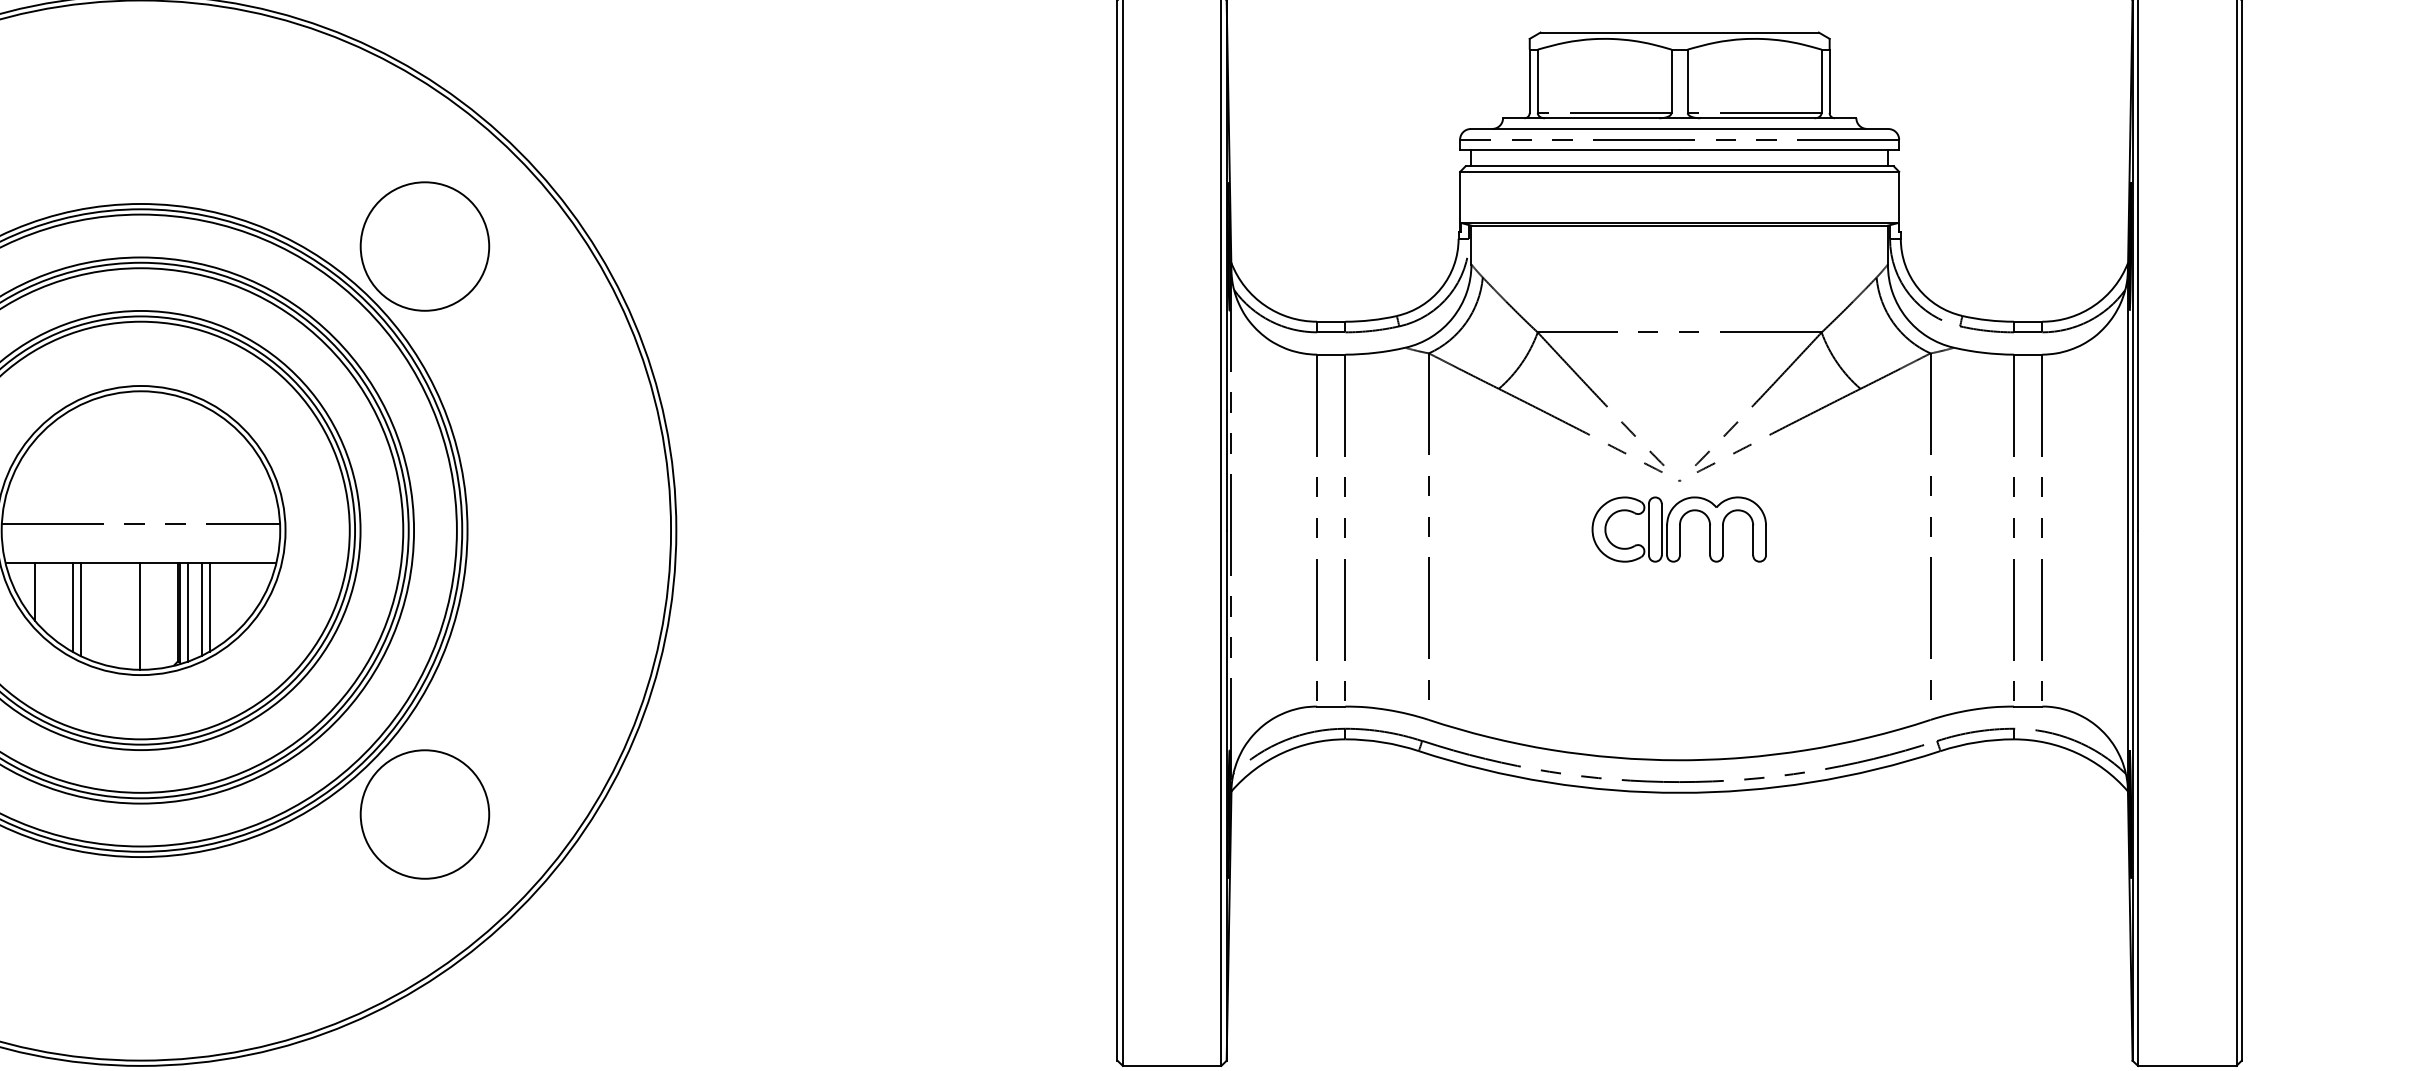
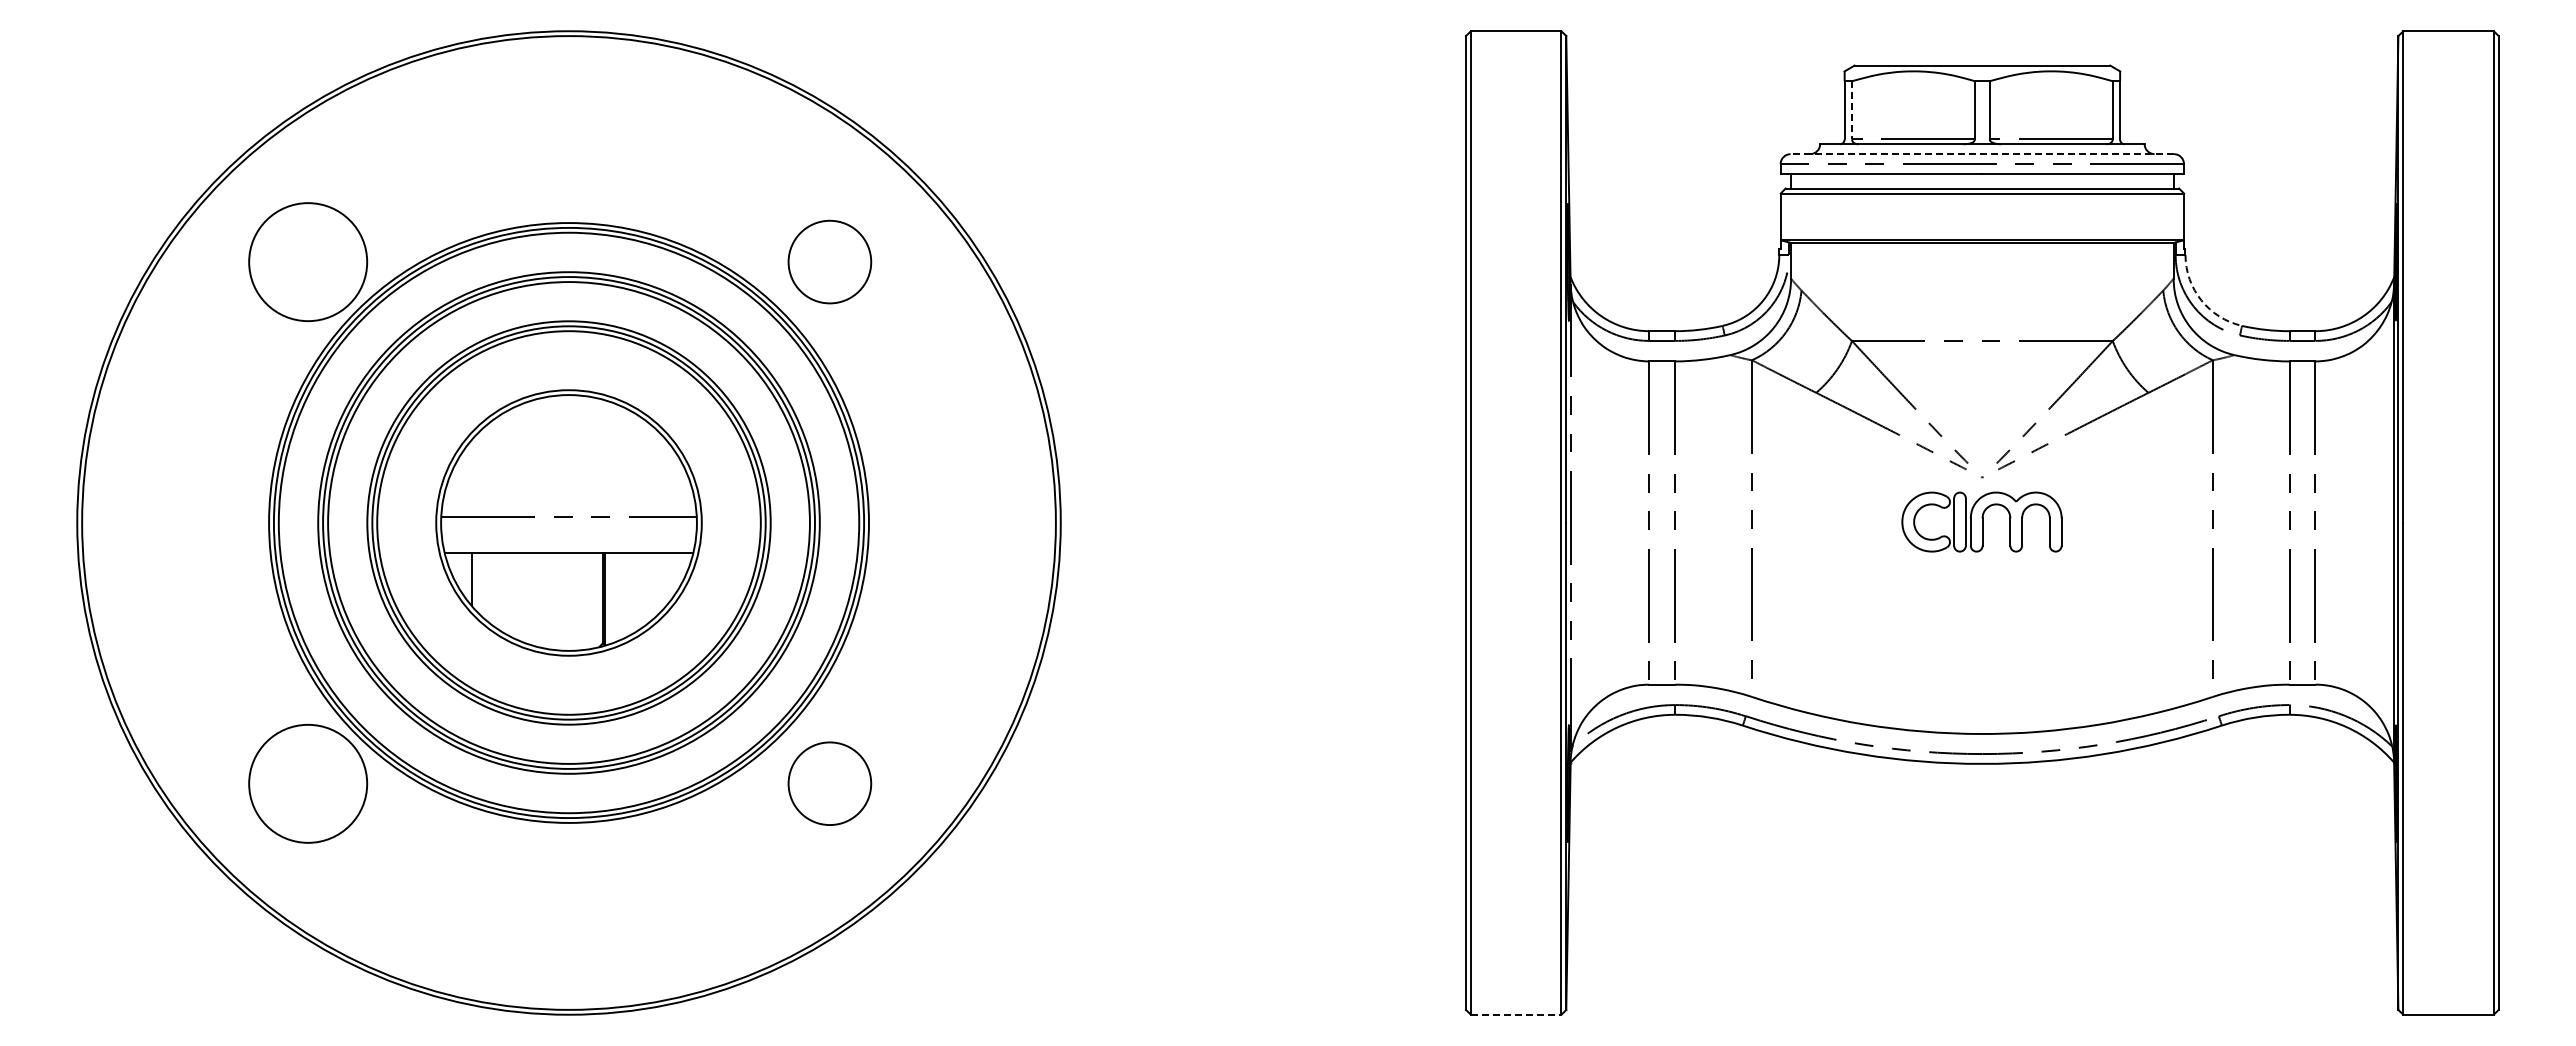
line: (1538, 81) -> (1852, 110), solid -> dashed
line: (1679, 129) -> (1982, 154), solid -> dashed
circle: (424, 245) -> (829, 261), size x0.7
arc: (1918, 288) -> (2201, 300), solid -> dashed
line: (72, 607) -> (506, 593), removed
line: (210, 607) -> (632, 593), removed
line: (201, 608) -> (624, 594), removed
line: (81, 609) -> (514, 595), removed
line: (188, 611) -> (612, 597), removed
line: (139, 616) -> (567, 601), removed
circle: (424, 814) -> (829, 783), size x0.7
line: (1172, 1065) -> (1516, 1014), solid -> dashed

